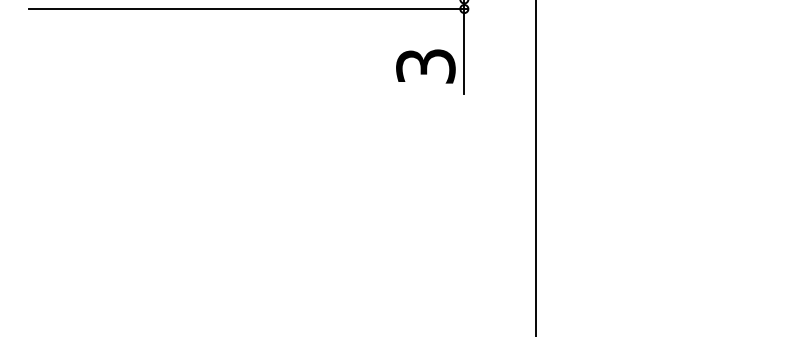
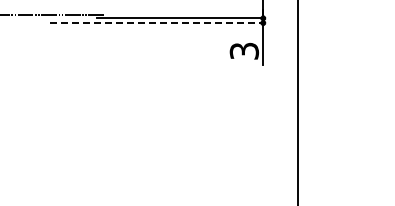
line: (248, 9) -> (157, 23), solid -> dashed

